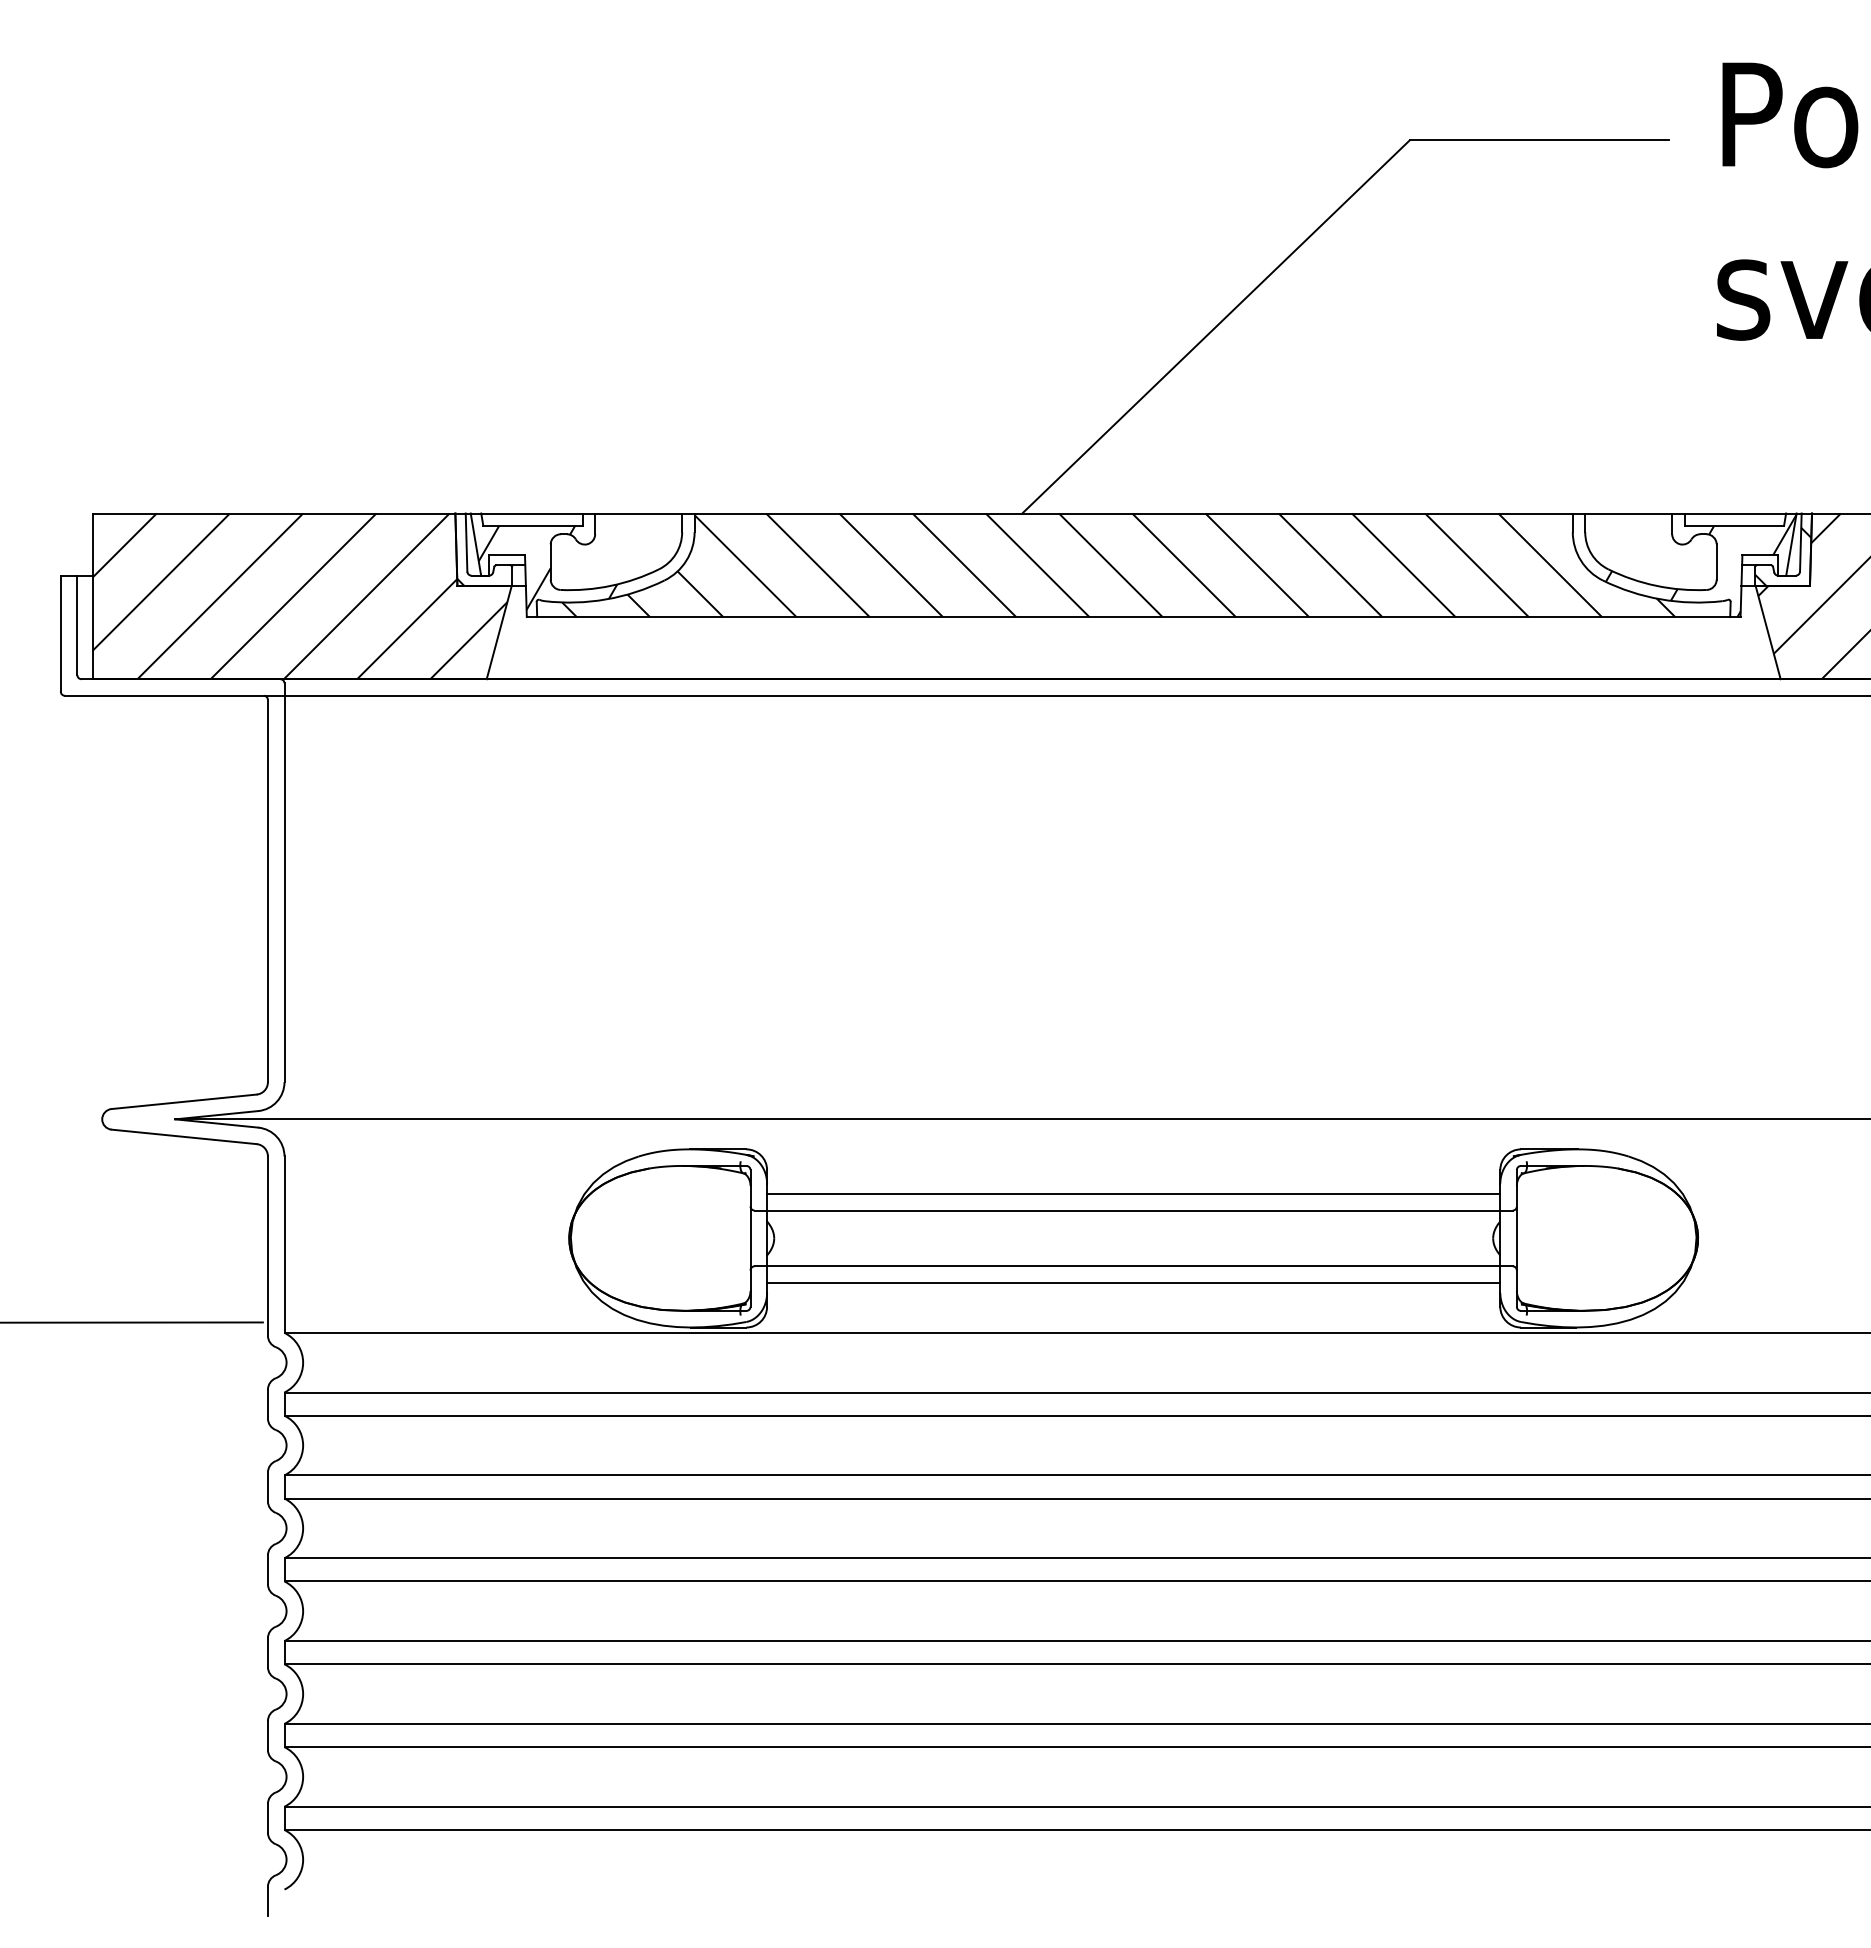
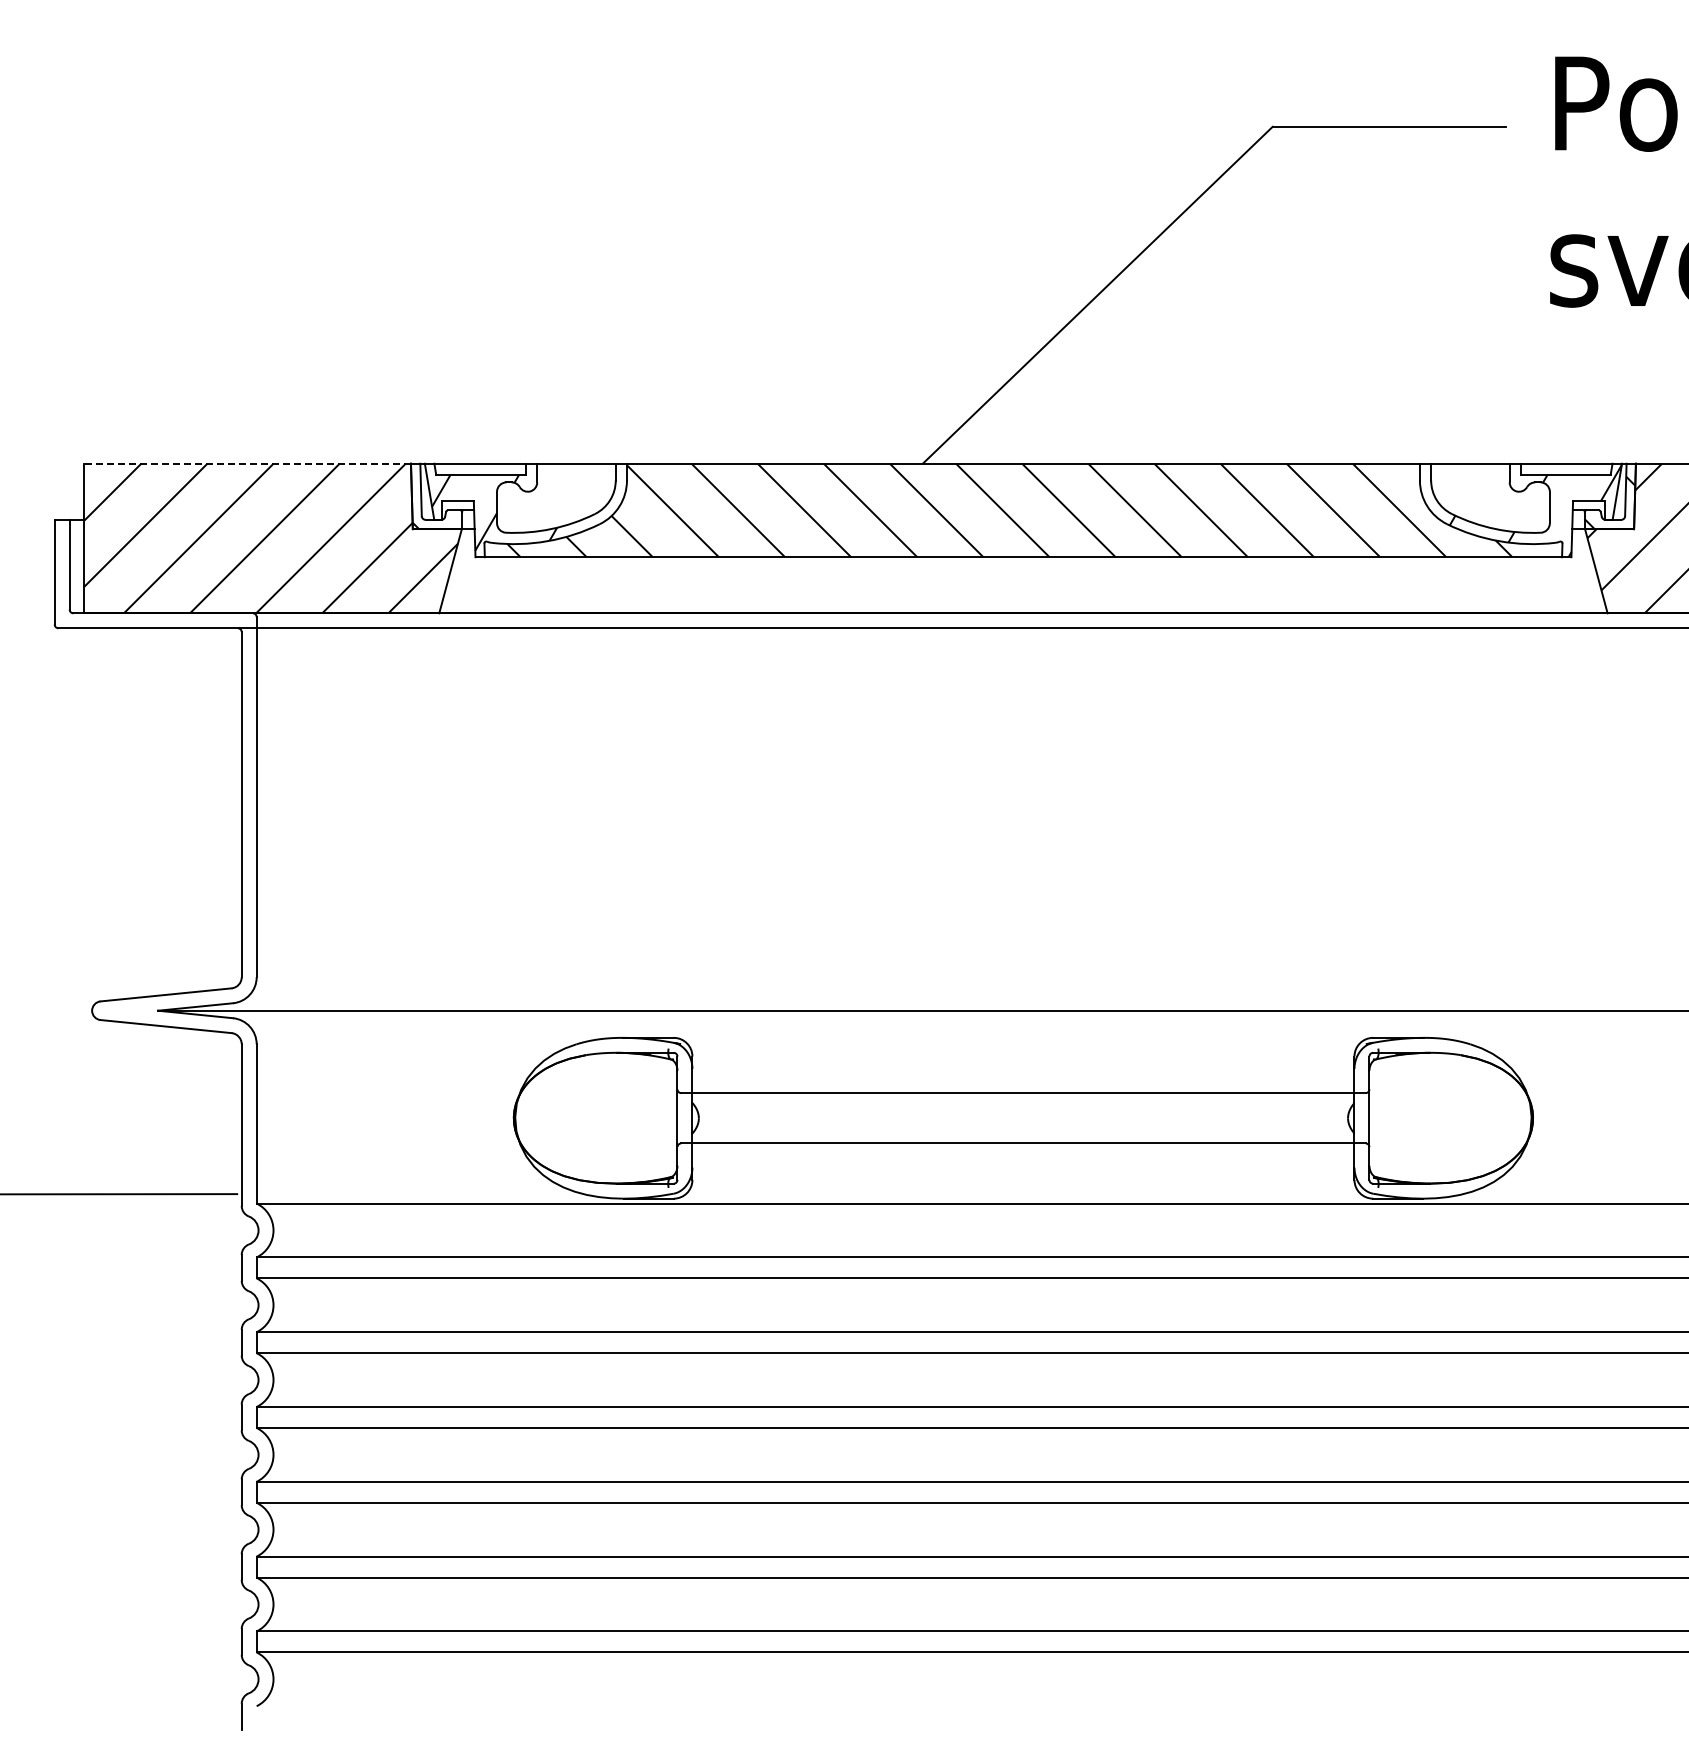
line: (274, 513) -> (247, 463), solid -> dashed
line: (1133, 1194) -> (1023, 1078), removed
line: (1133, 1282) -> (1023, 1158), removed

